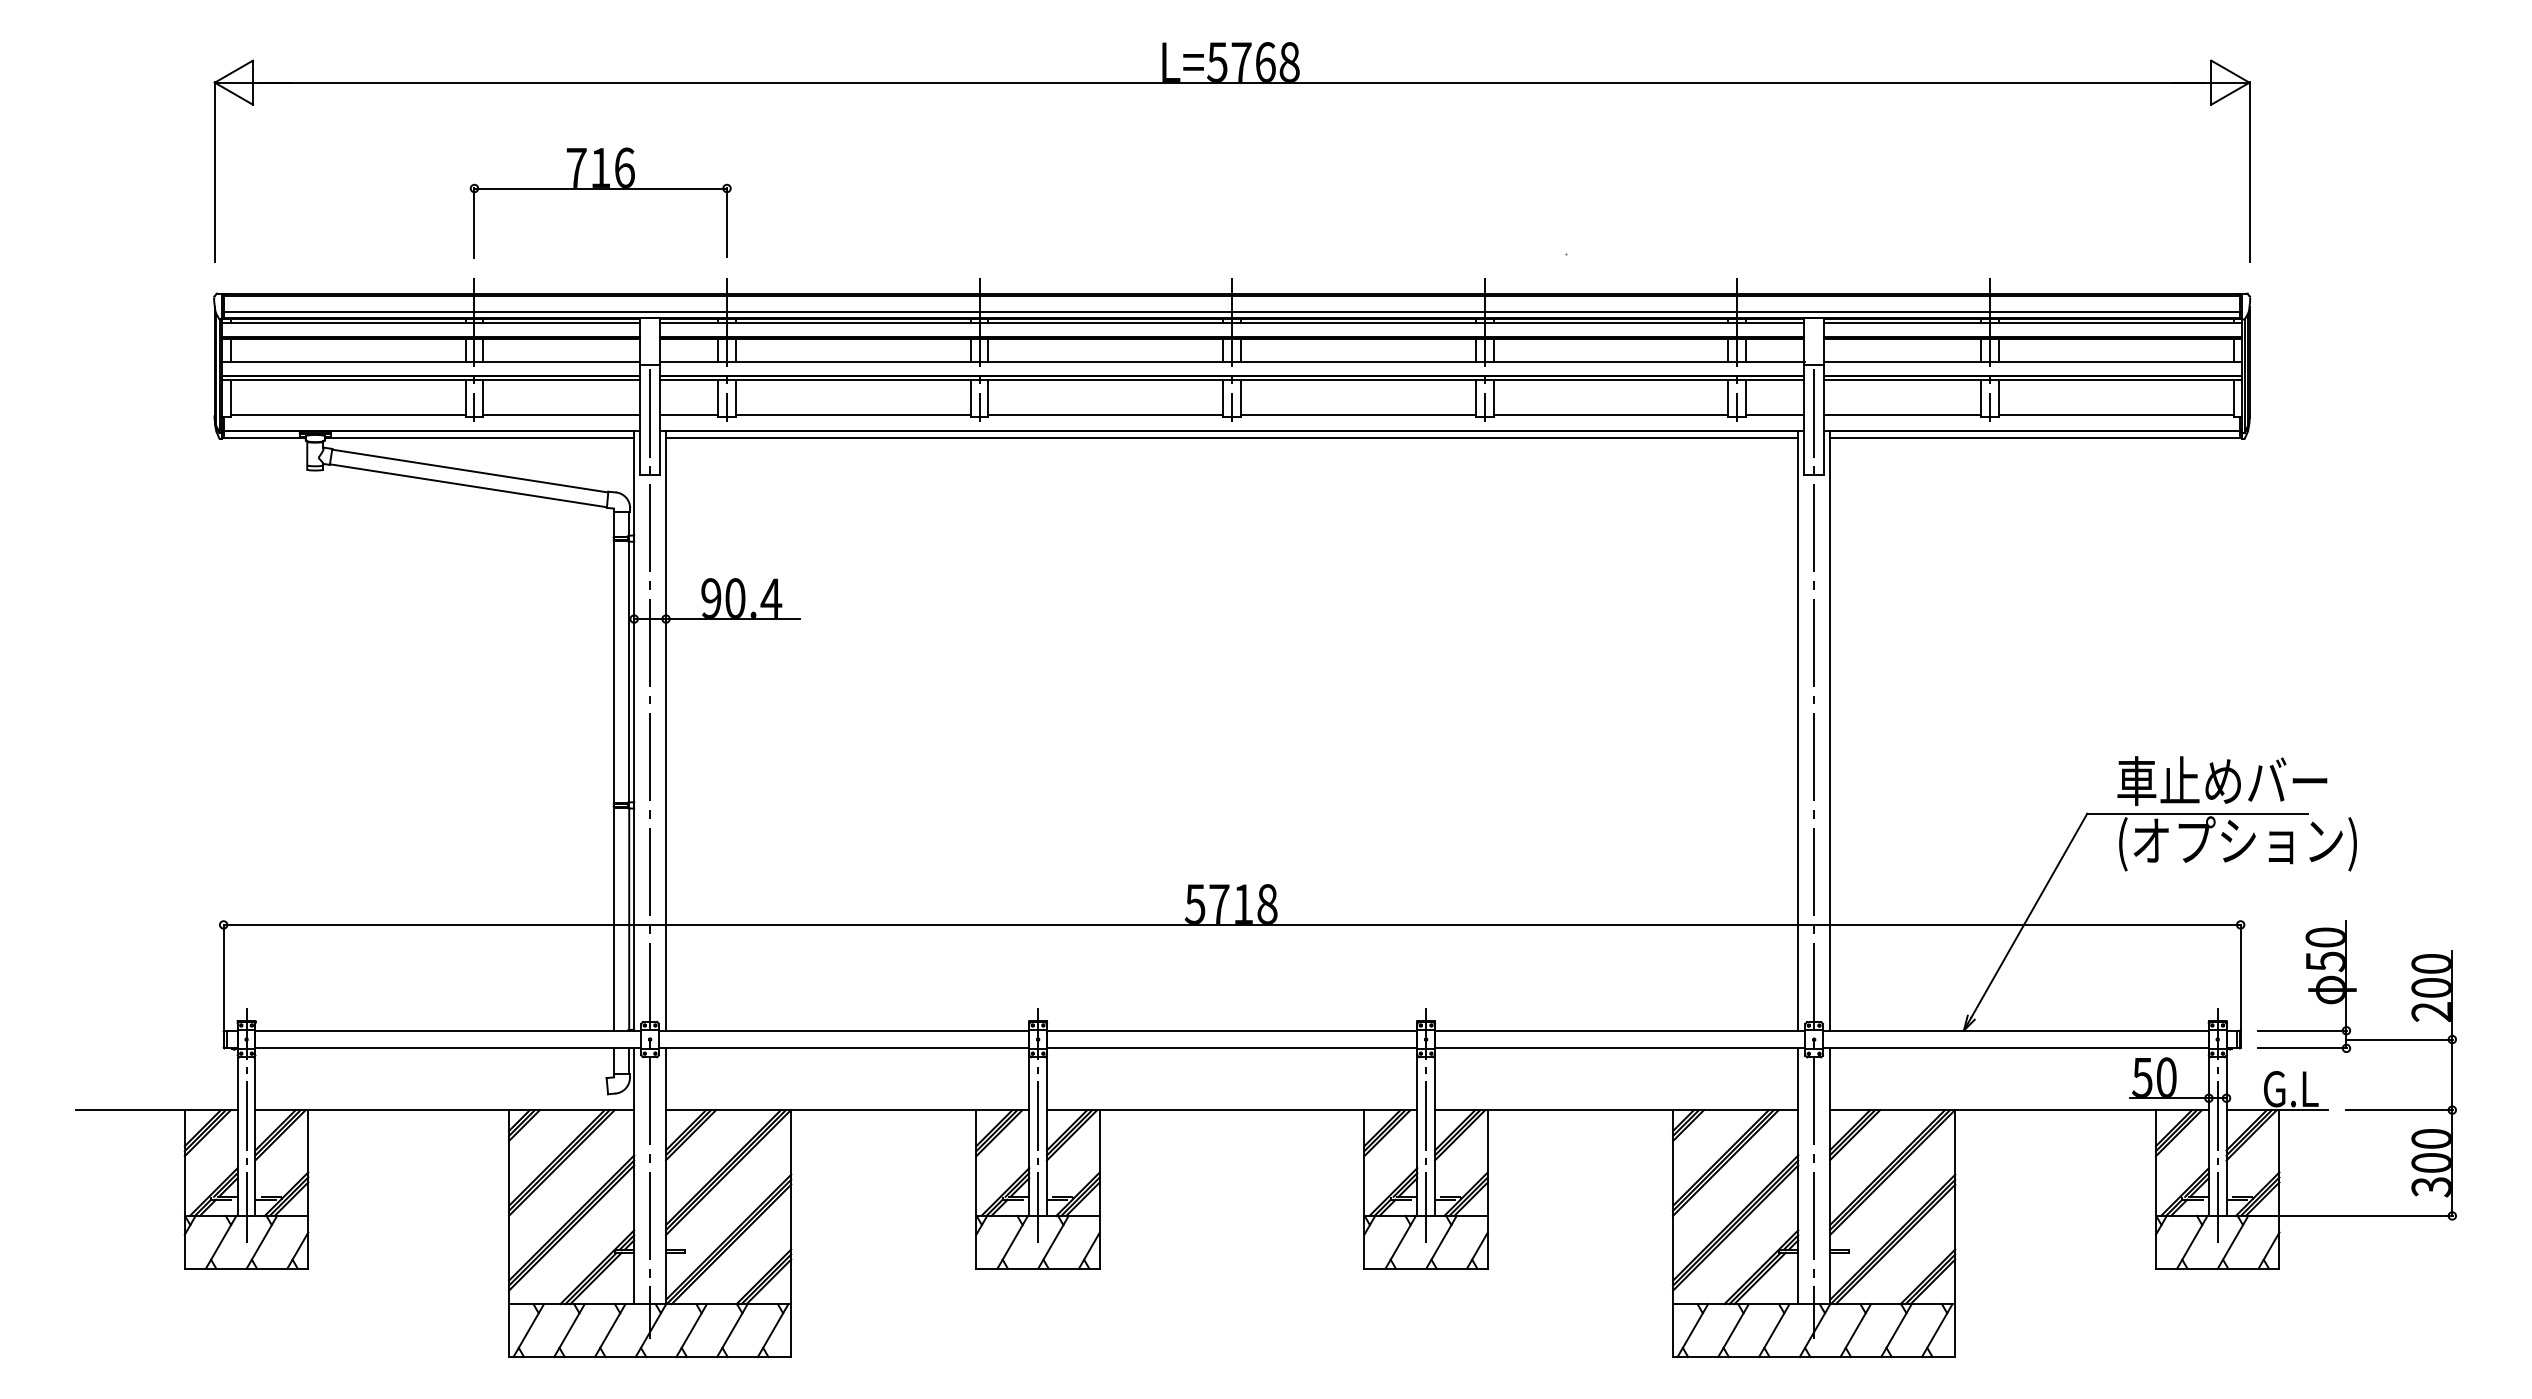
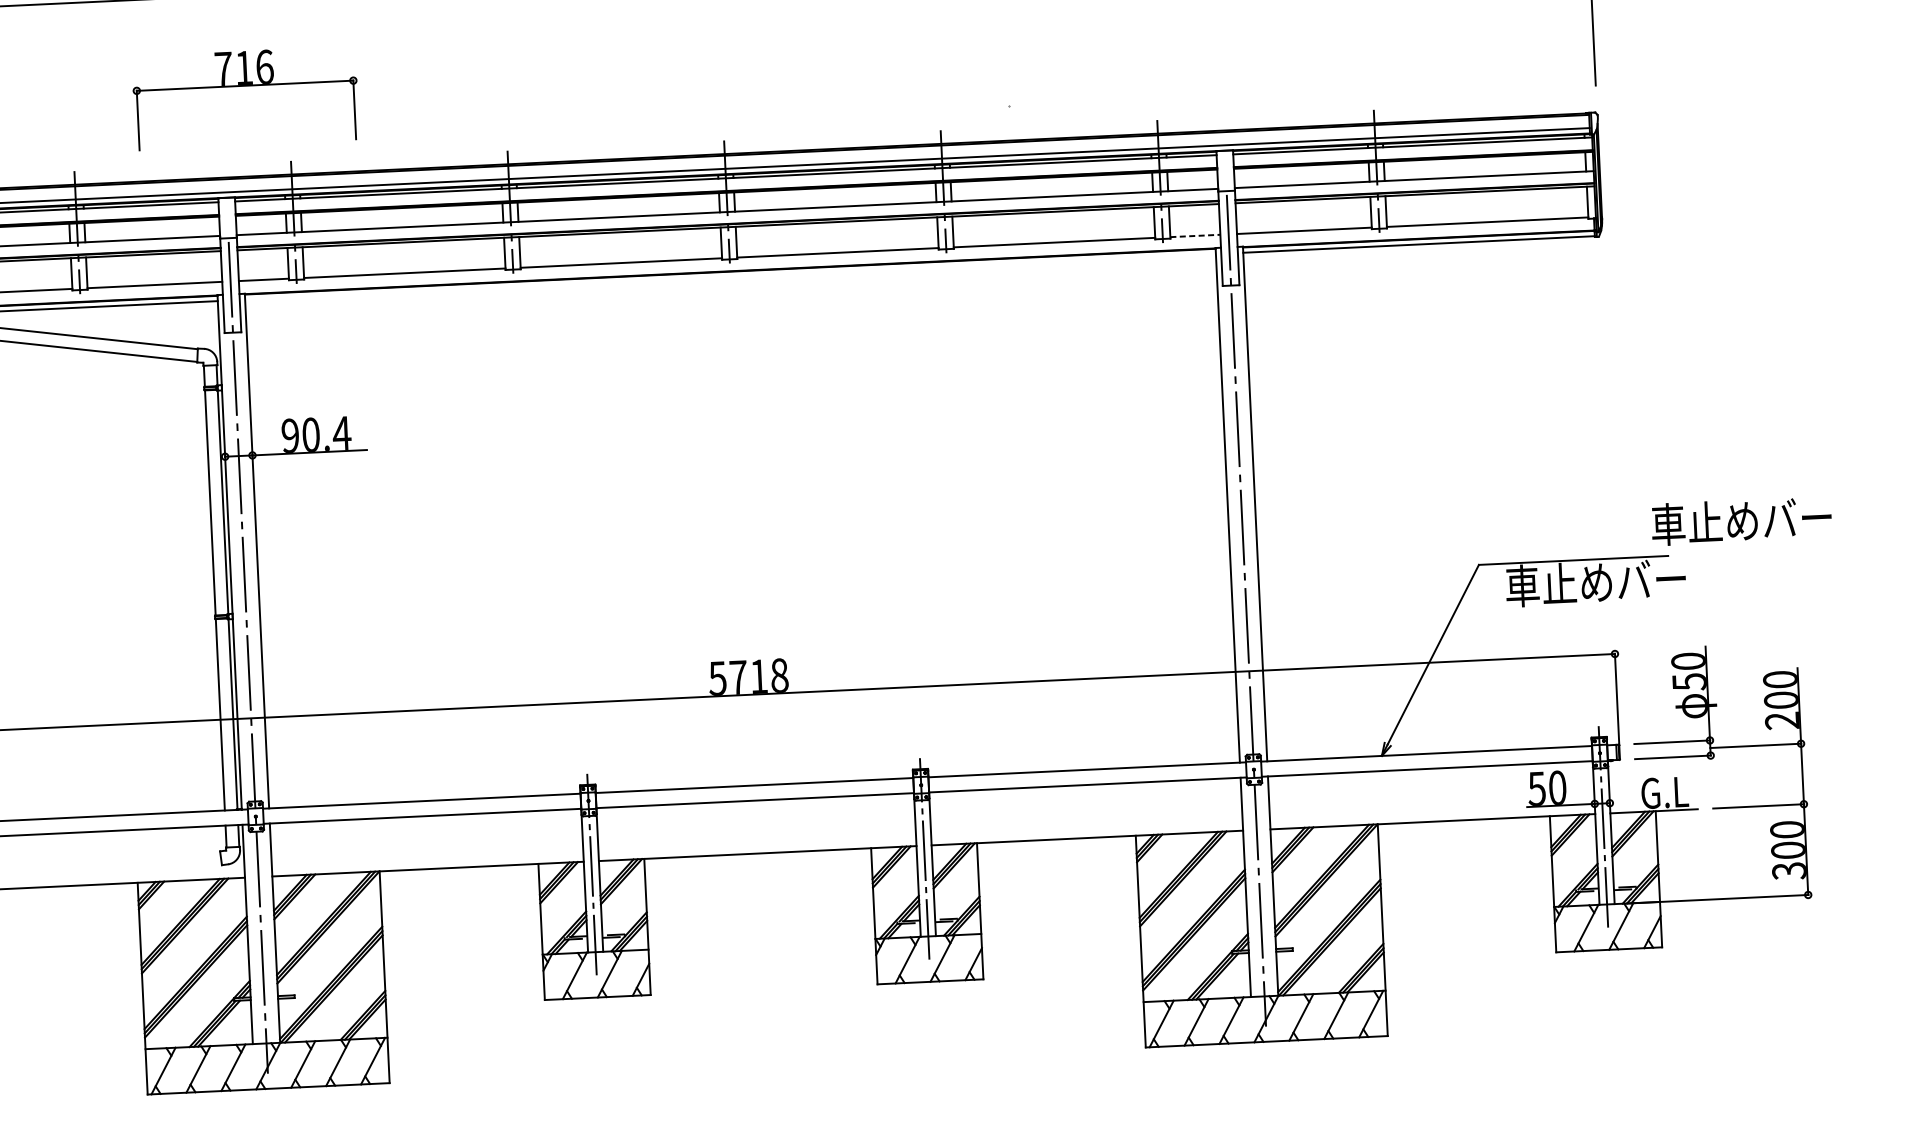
part: (600, 189) -> (244, 86), moved
line: (1775, 415) -> (1195, 236), solid -> dashed
line: (1232, 437) -> (730, 276), removed
text: (2222, 780) -> (1741, 520), moved
text: (2236, 843) -> (1608, 584), (オプション) -> 車止めバー

